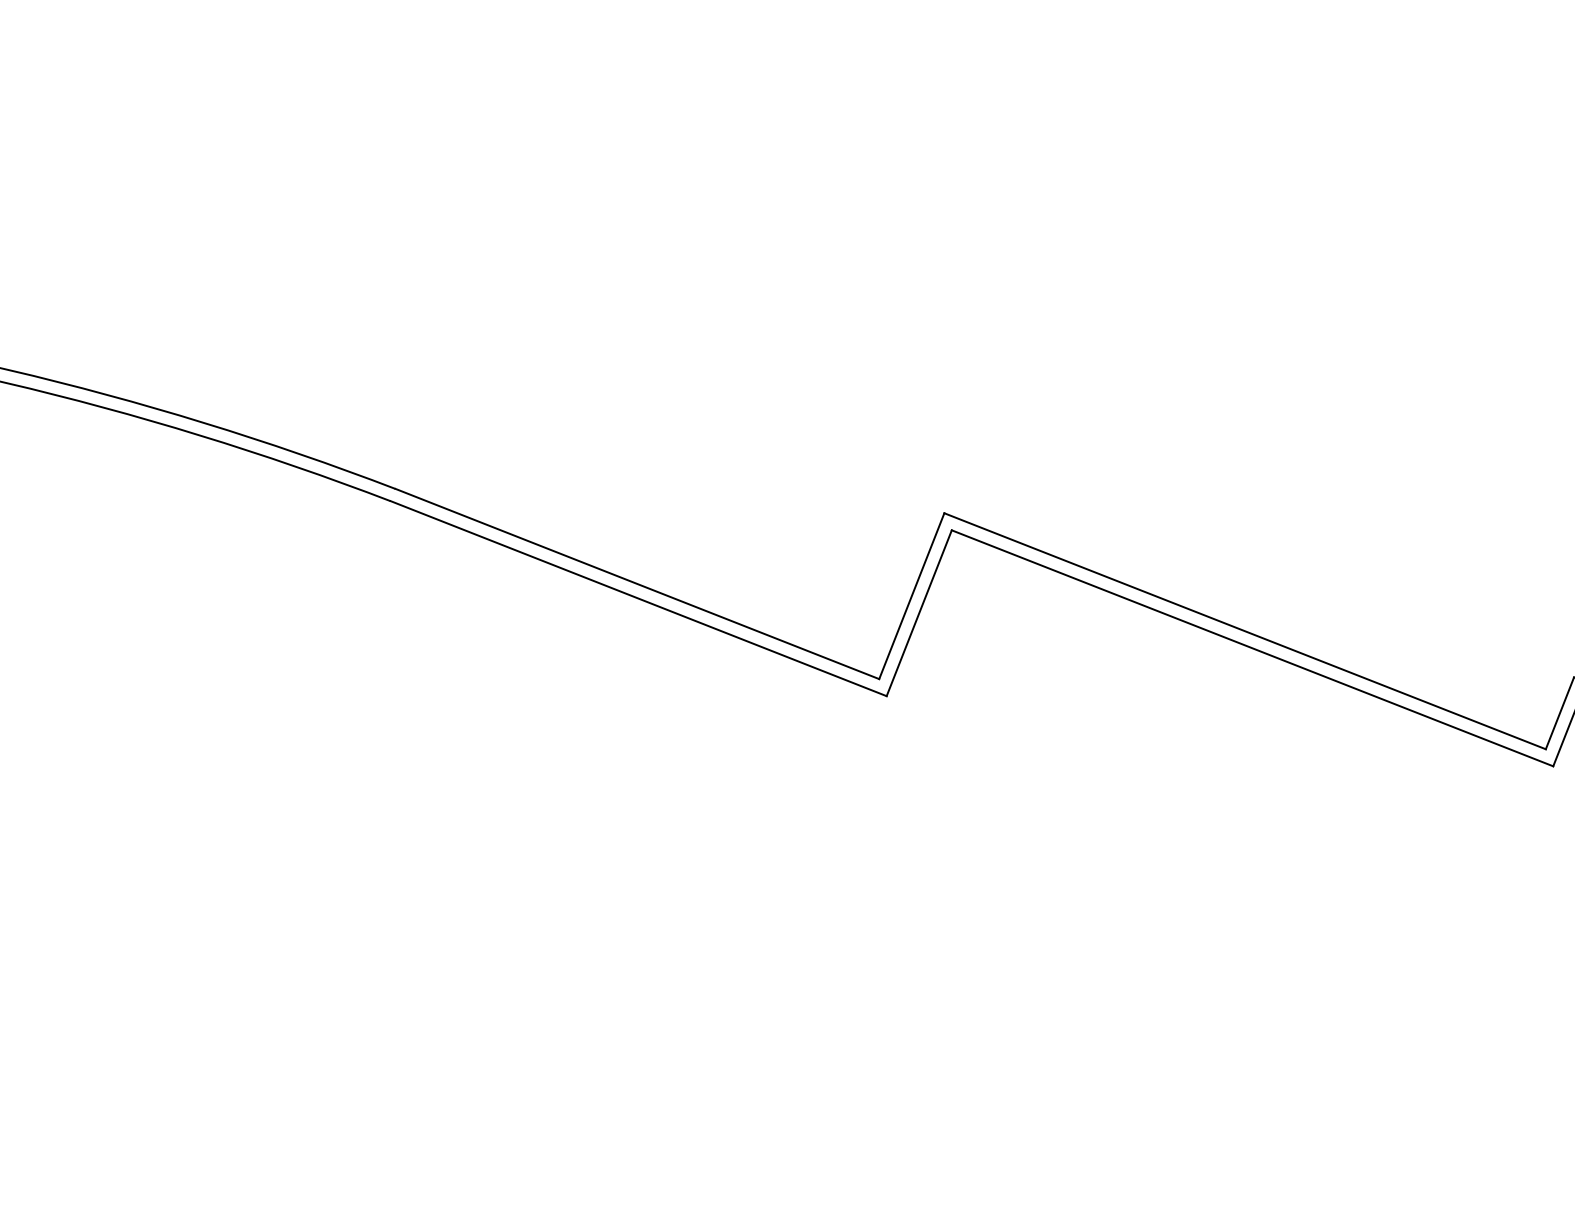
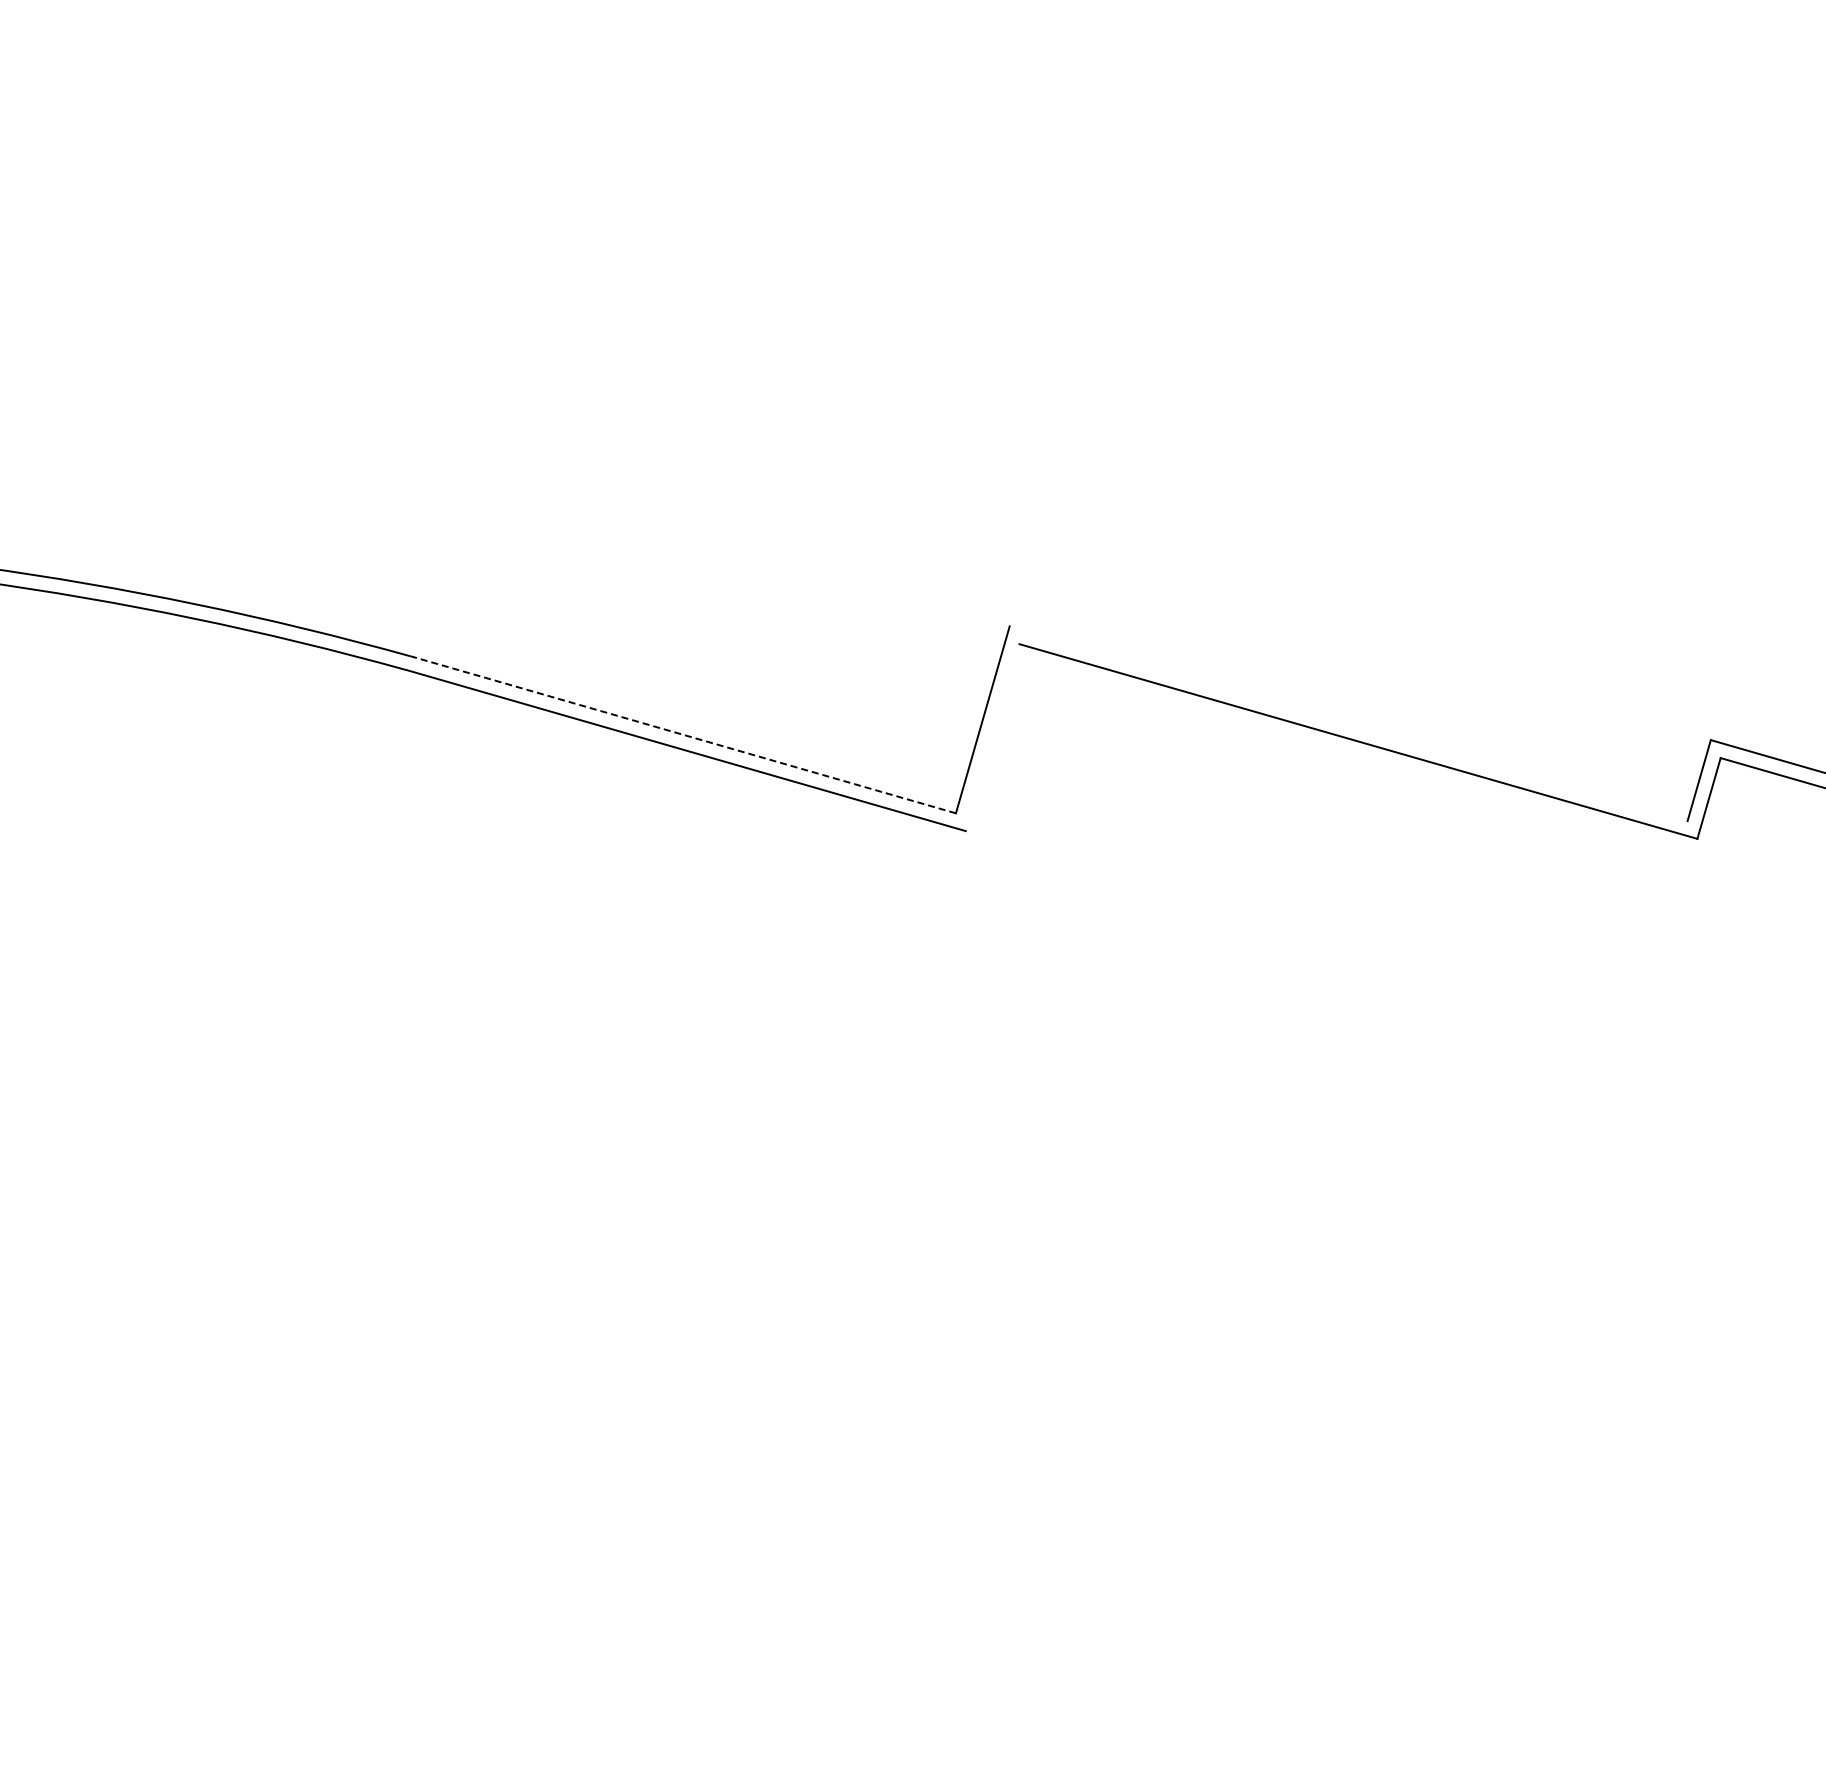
line: (637, 583) -> (683, 734), solid -> dashed
line: (919, 613) -> (992, 737), removed
line: (1245, 631) -> (1348, 723), removed

